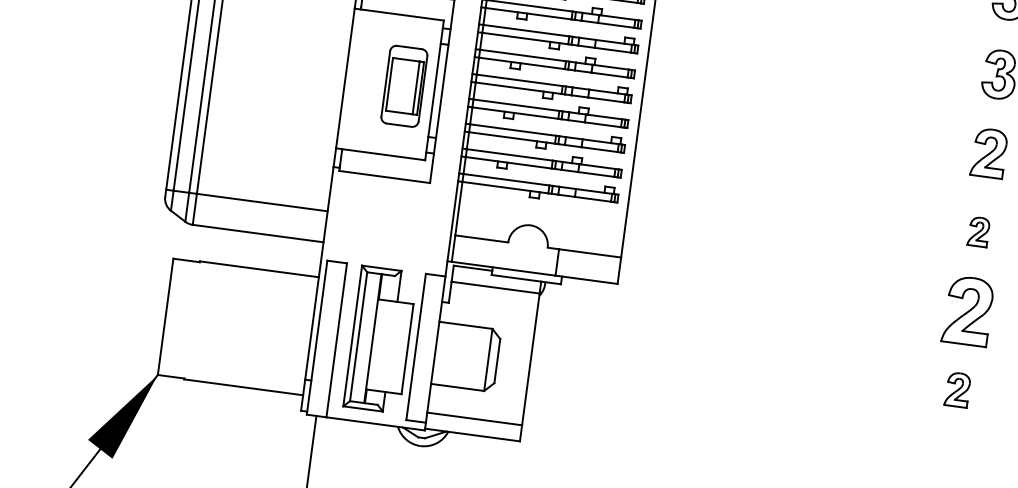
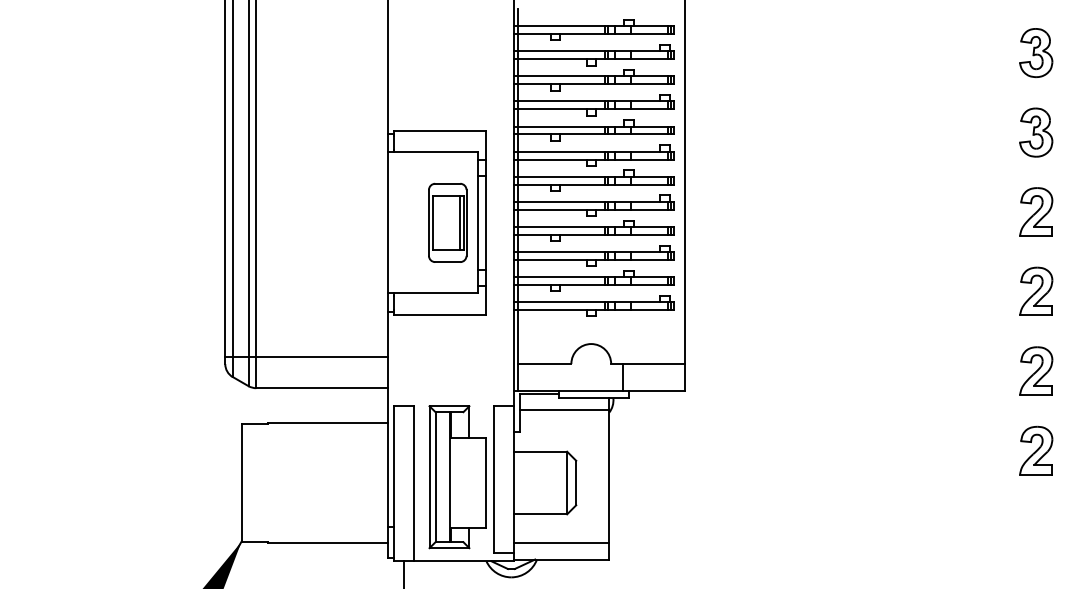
part: (979, 231) -> (1036, 290), size x1.67
part: (968, 310) -> (1036, 370), size x0.71
part: (957, 389) -> (1036, 450), size x1.43

